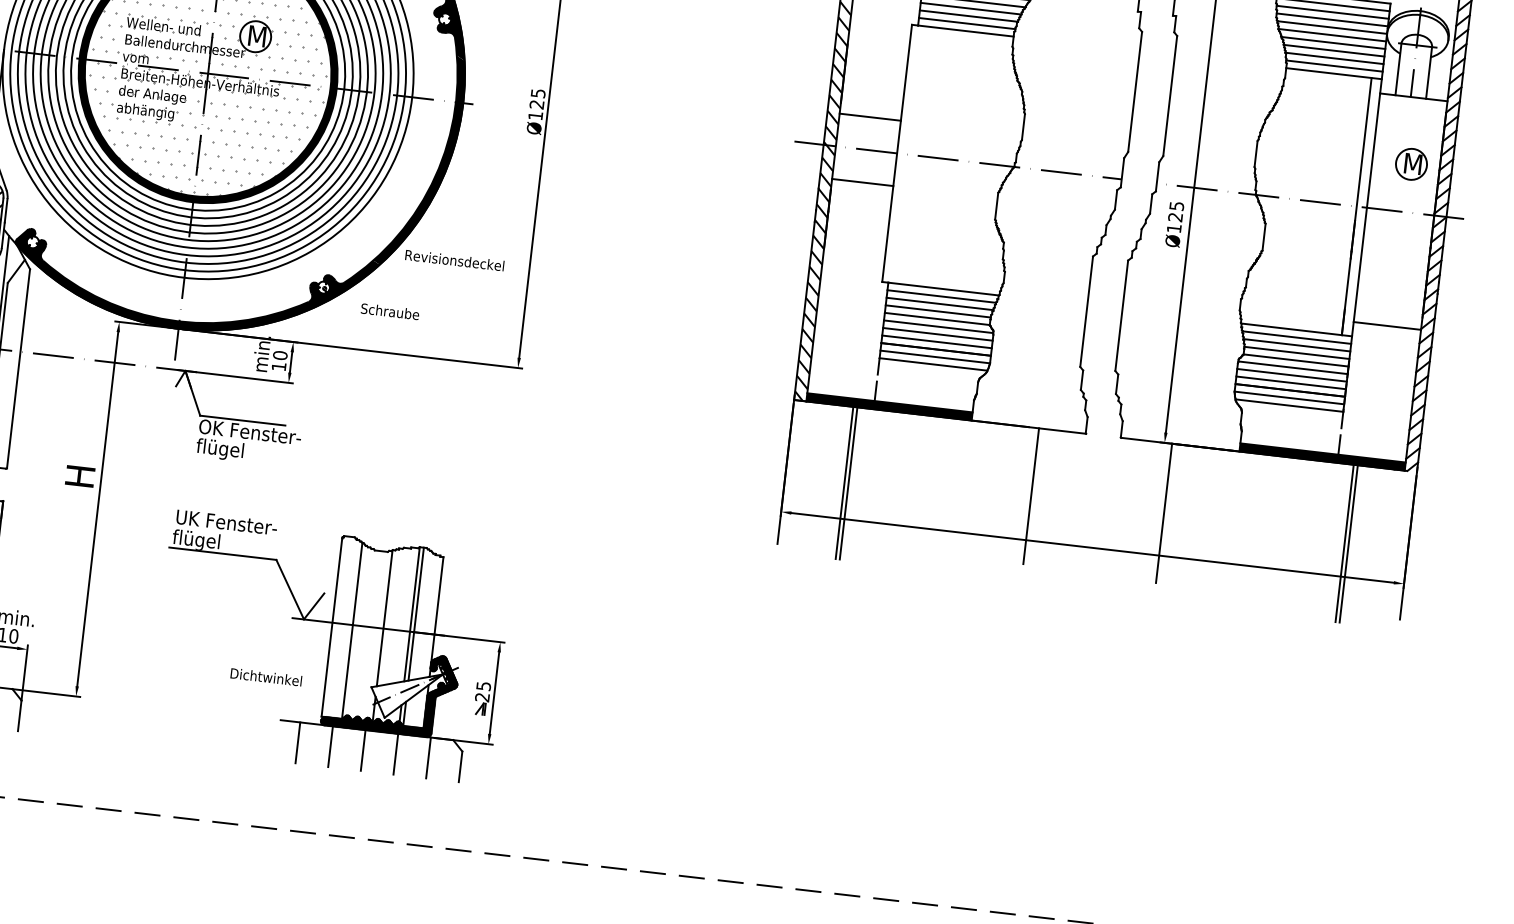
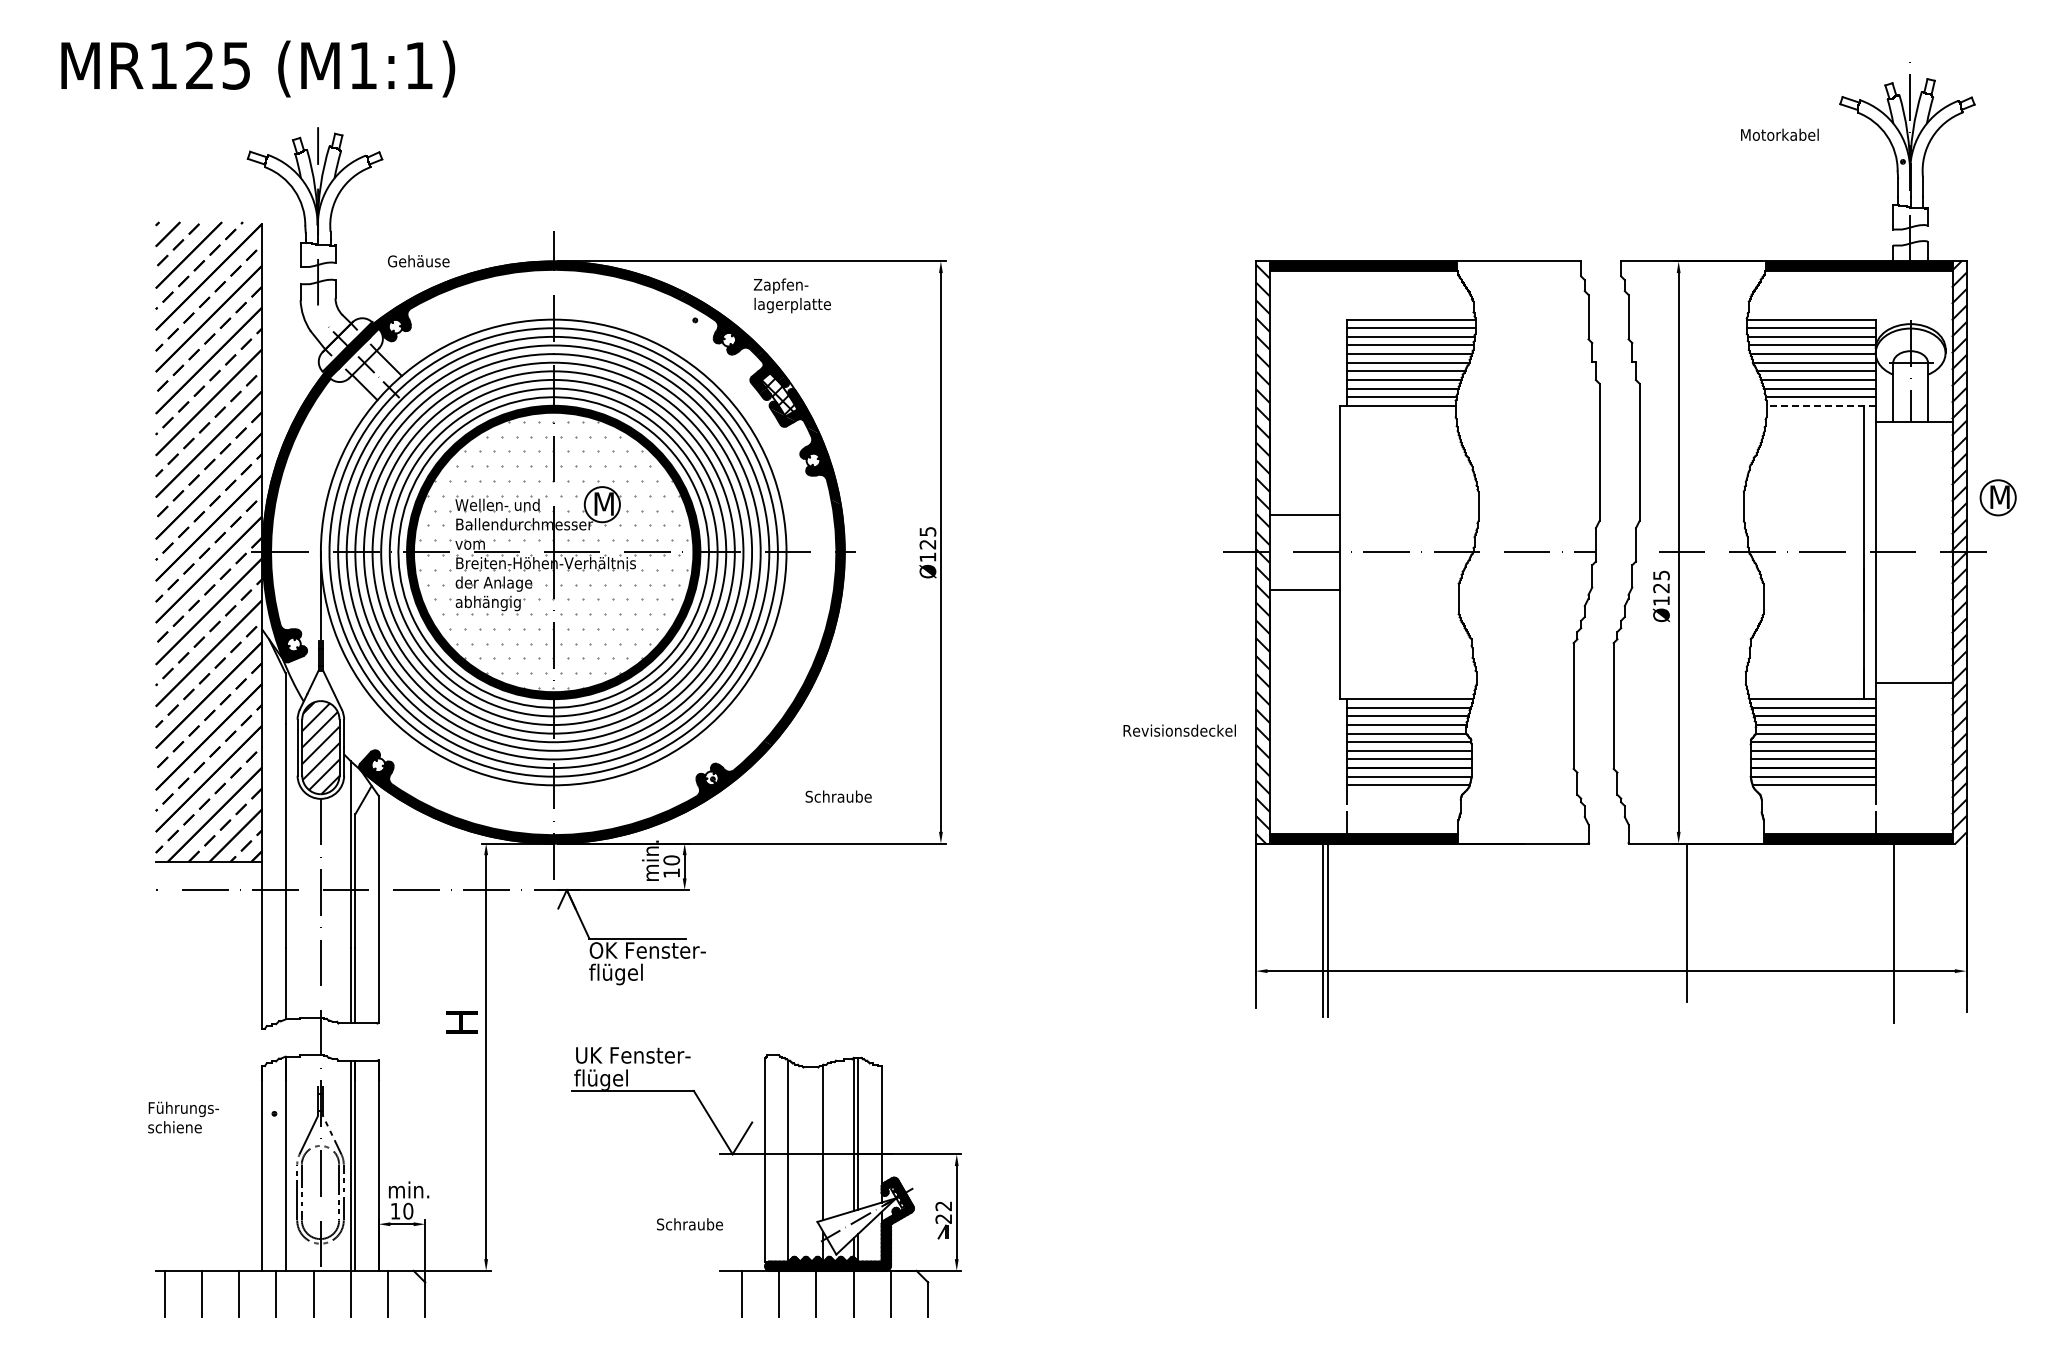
line: (1334, 73) -> (1821, 405), solid -> dashed
part: (1410, 164) -> (1997, 497), moved
text: (454, 260) -> (1179, 730), moved
text: (390, 311) -> (838, 796), moved
line: (1031, 495) -> (1535, 920), removed
line: (1348, 543) -> (1898, 932), removed
text: (266, 677) -> (697, 1224), Dichtwinkel -> Schraube
text: (483, 686) -> (943, 1206), 25 -> 22

